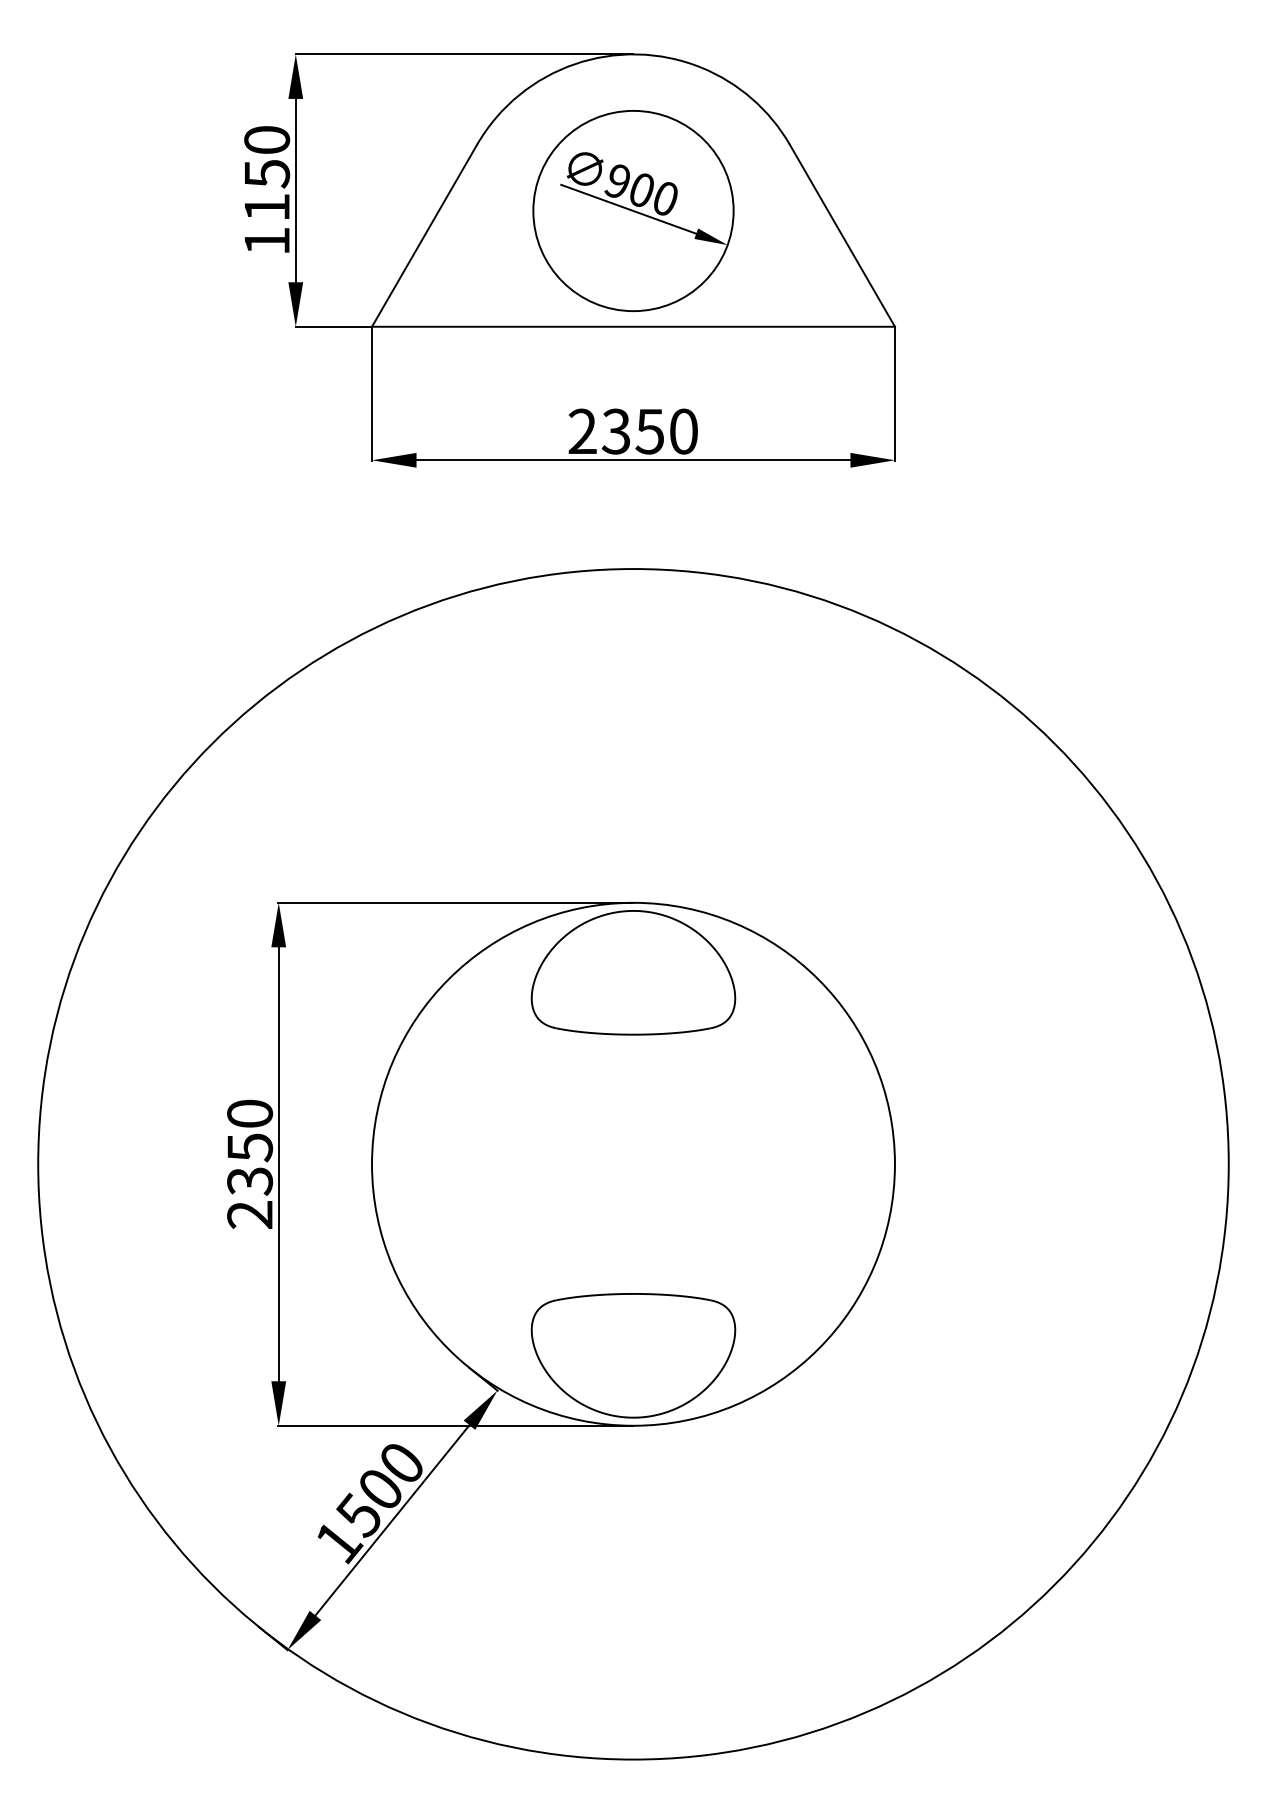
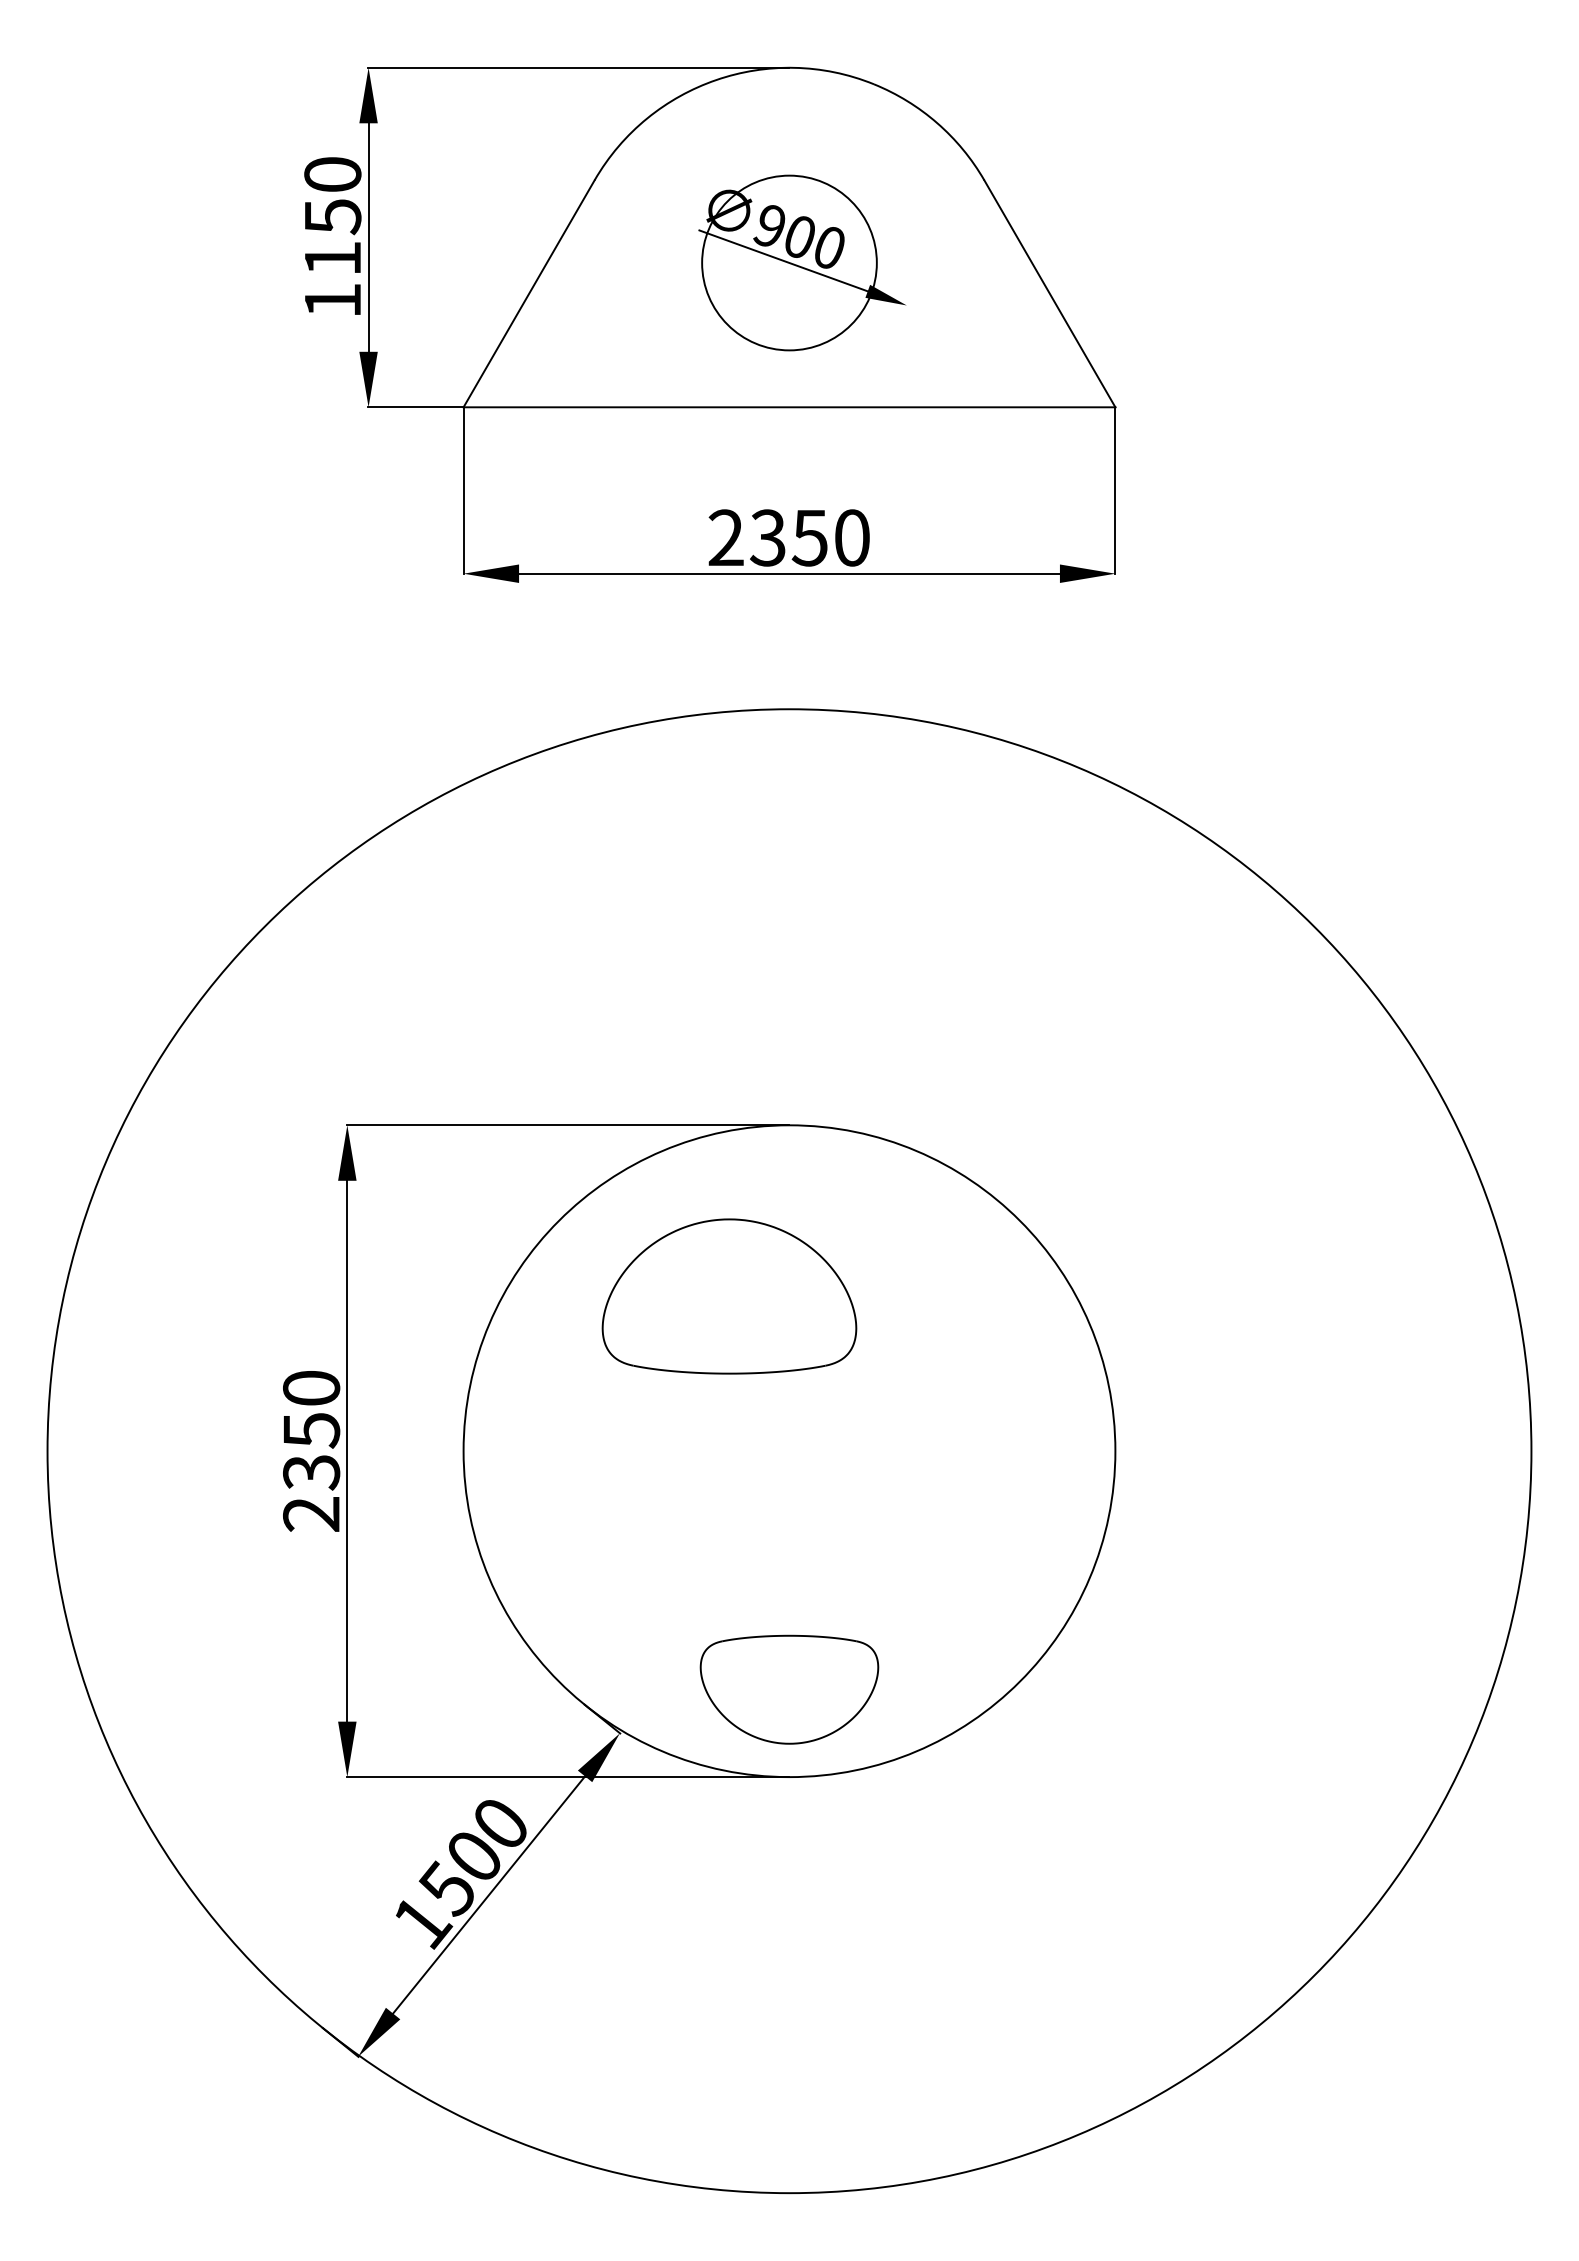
circle: (633, 210) -> (789, 262), size x0.7
part: (633, 972) -> (729, 1296), moved
part: (633, 1355) -> (789, 1689), size x0.7

